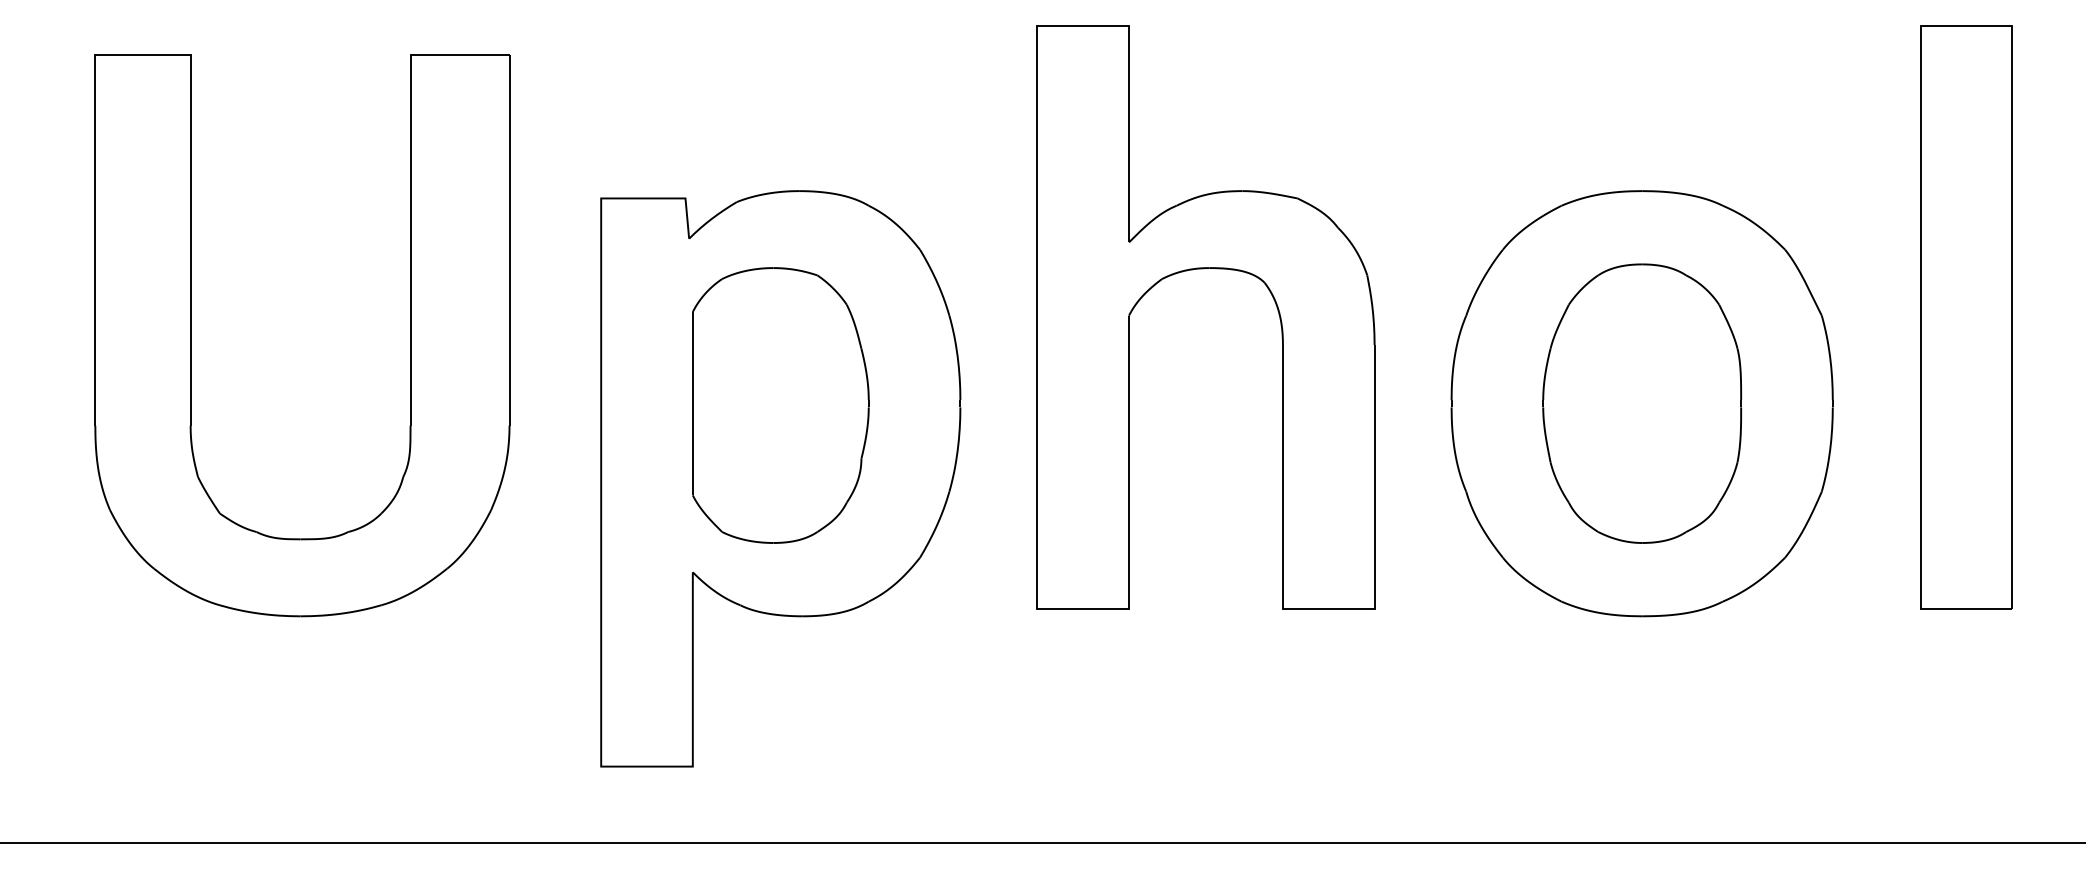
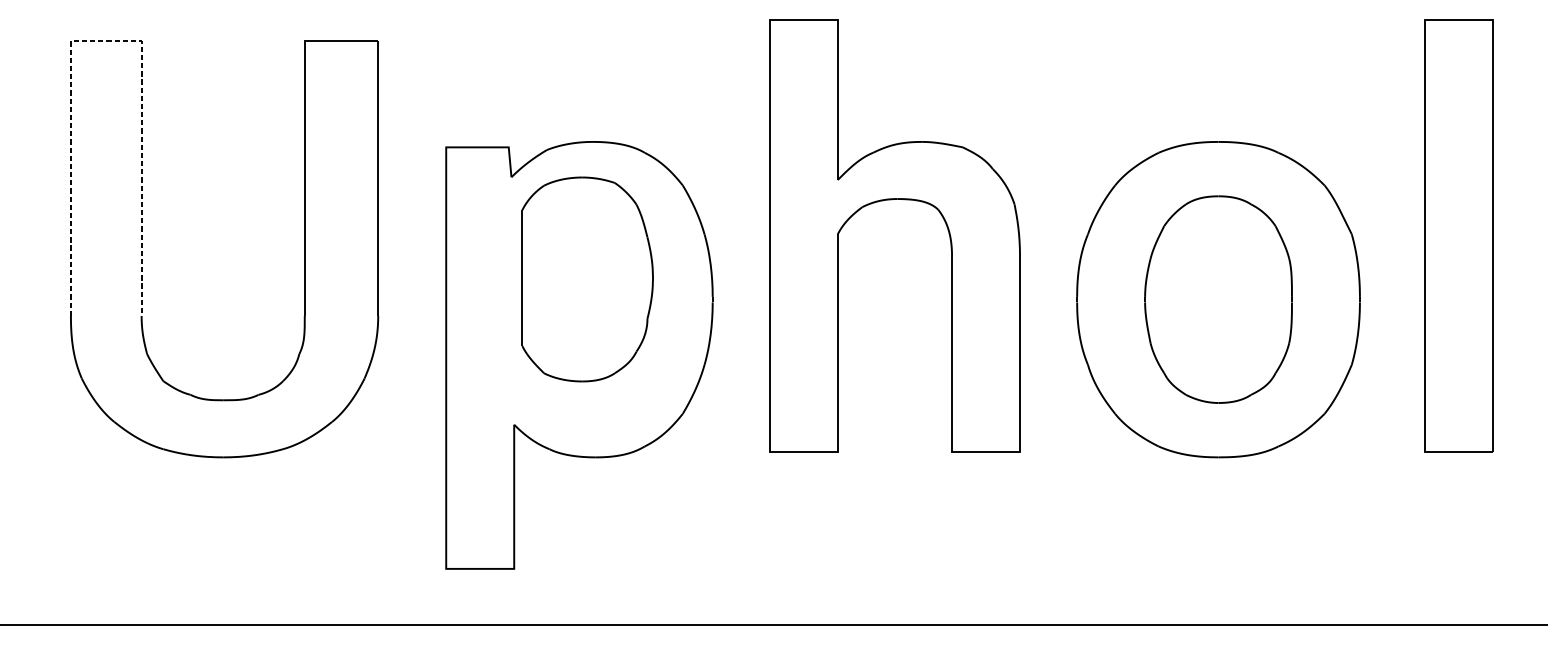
line: (142, 55) -> (105, 41), solid -> dashed
part: (780, 405) -> (587, 279), moved

